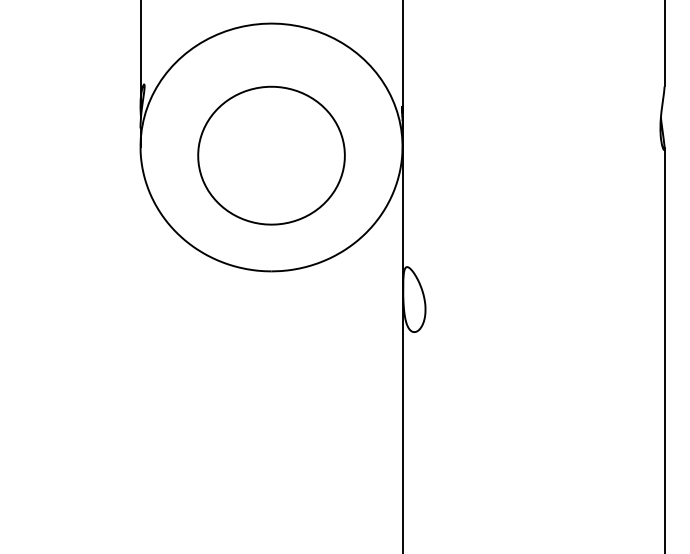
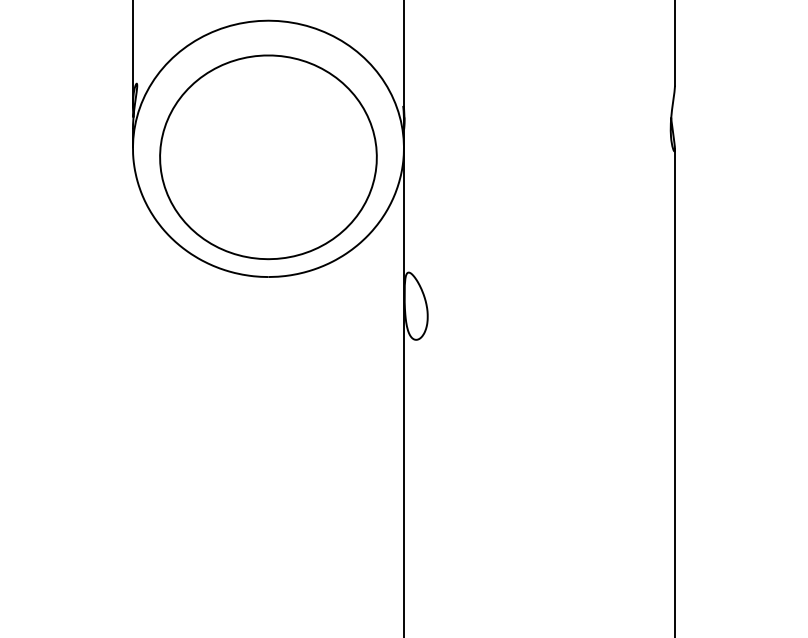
part: (271, 155) -> (268, 157), size x1.43

